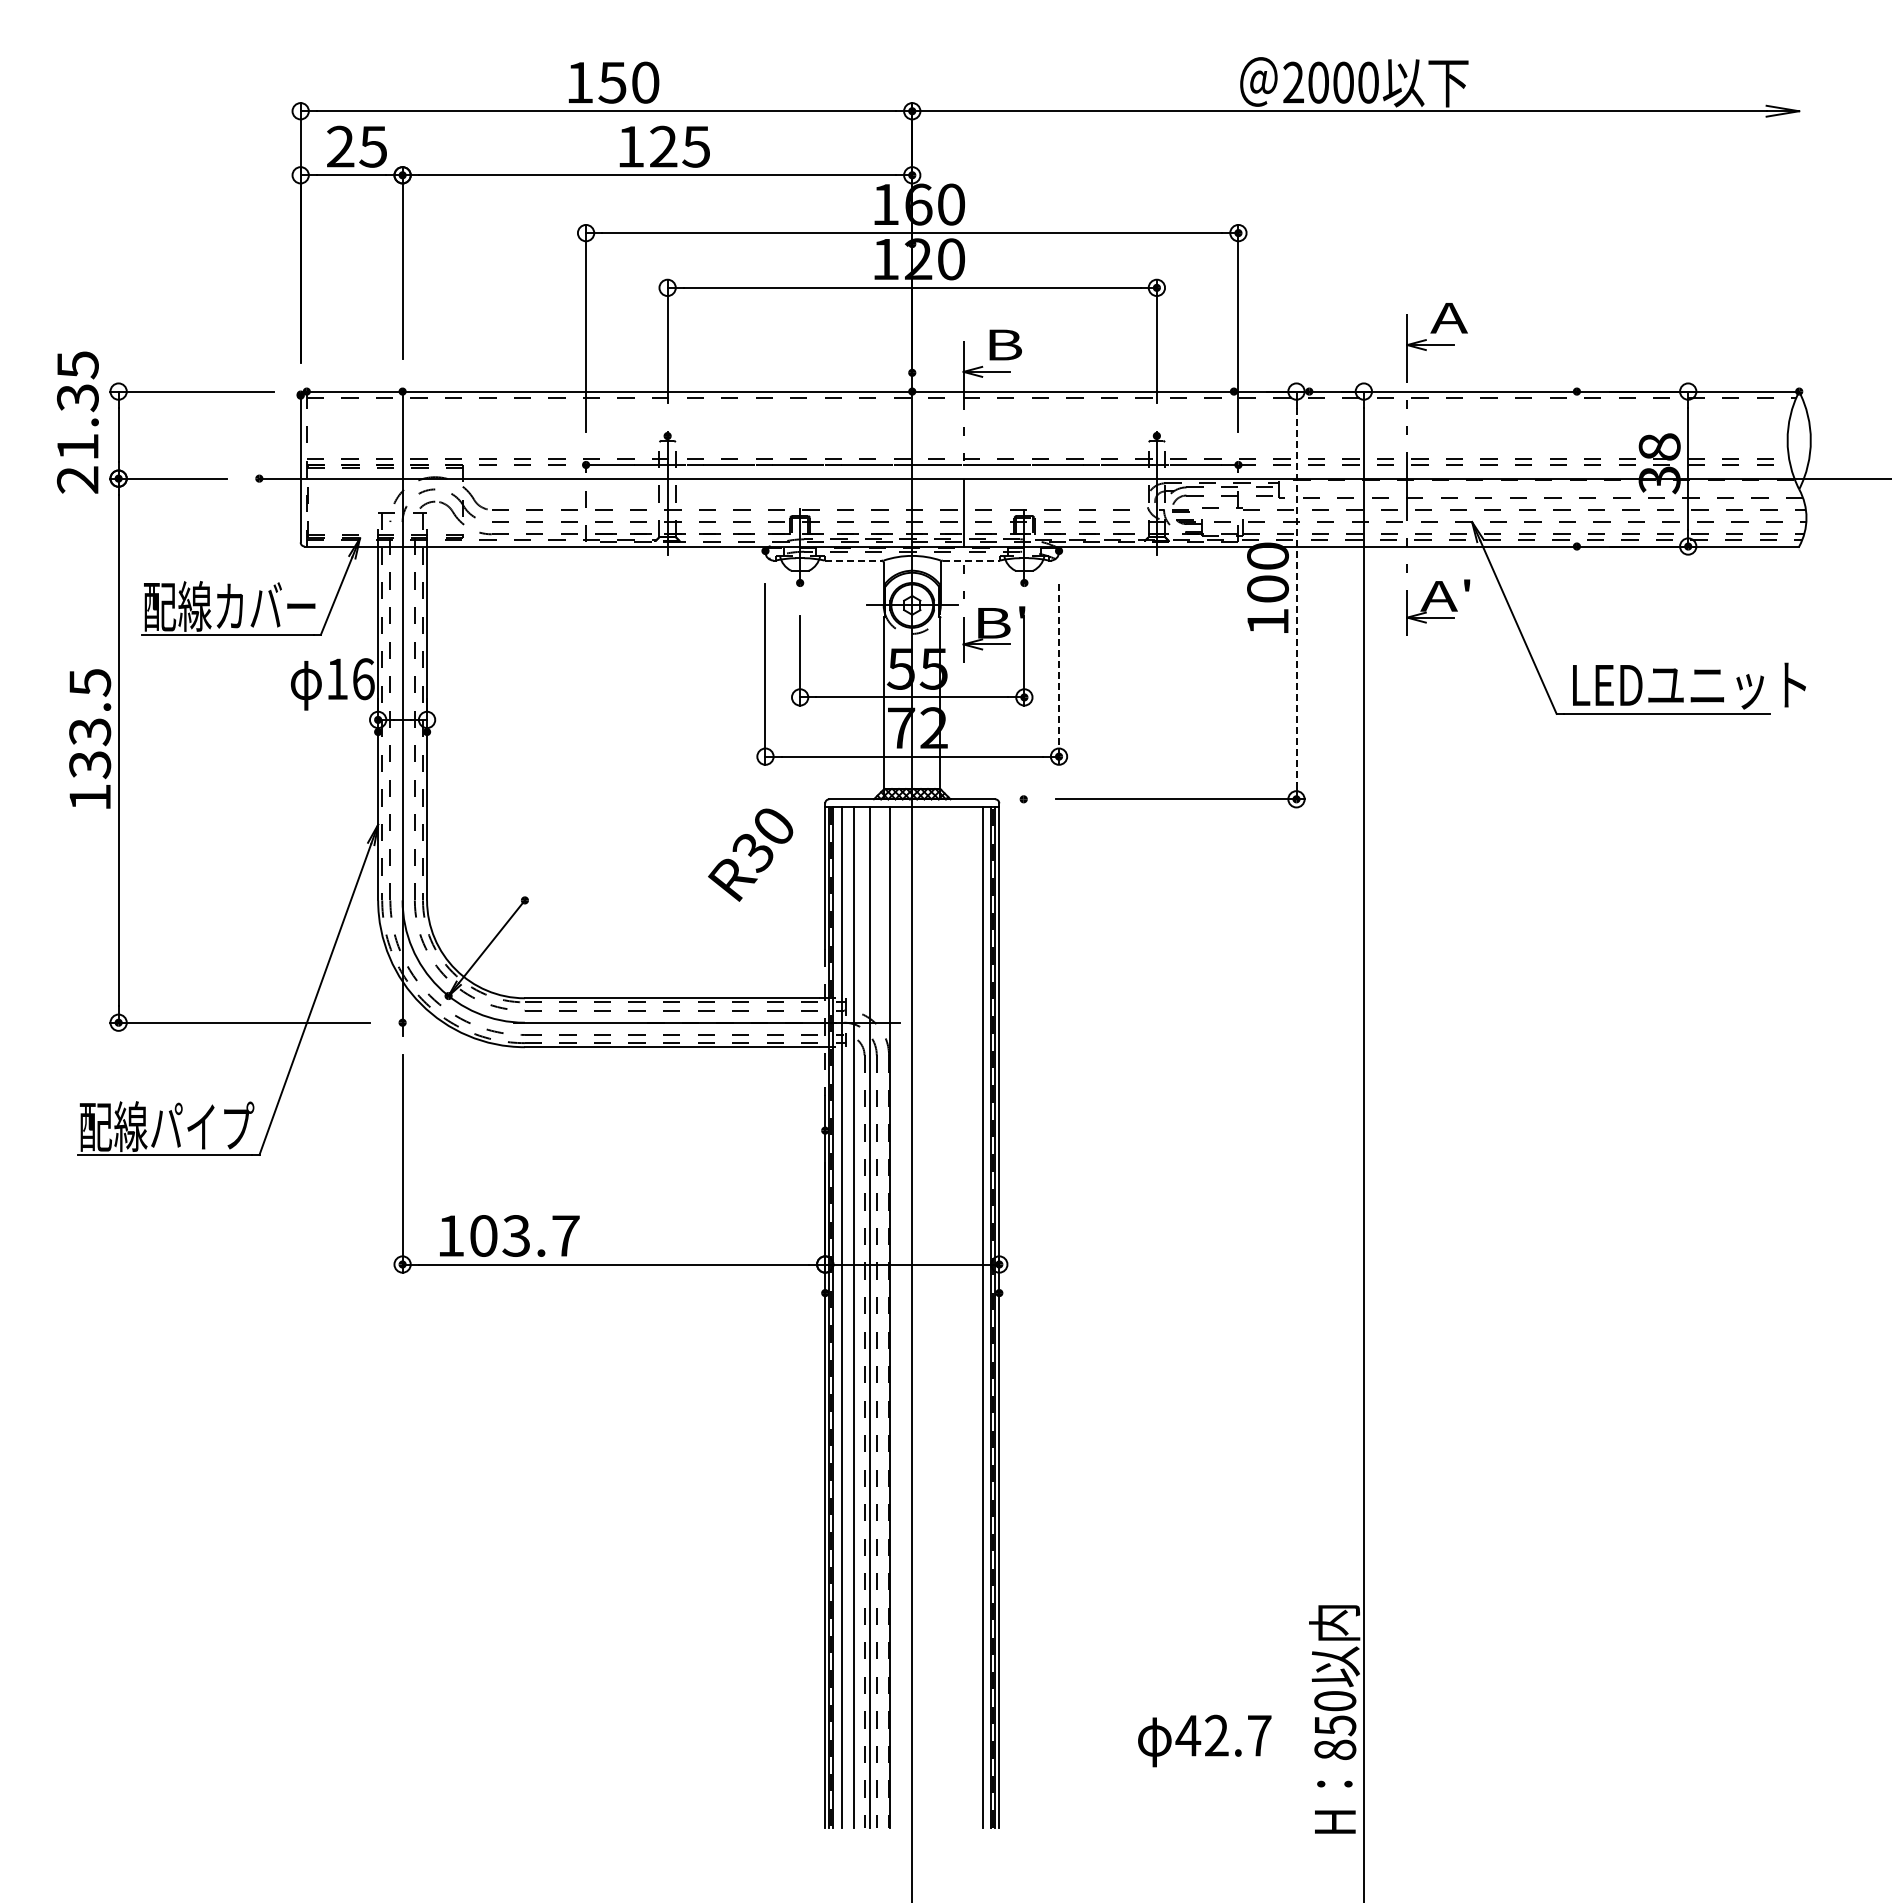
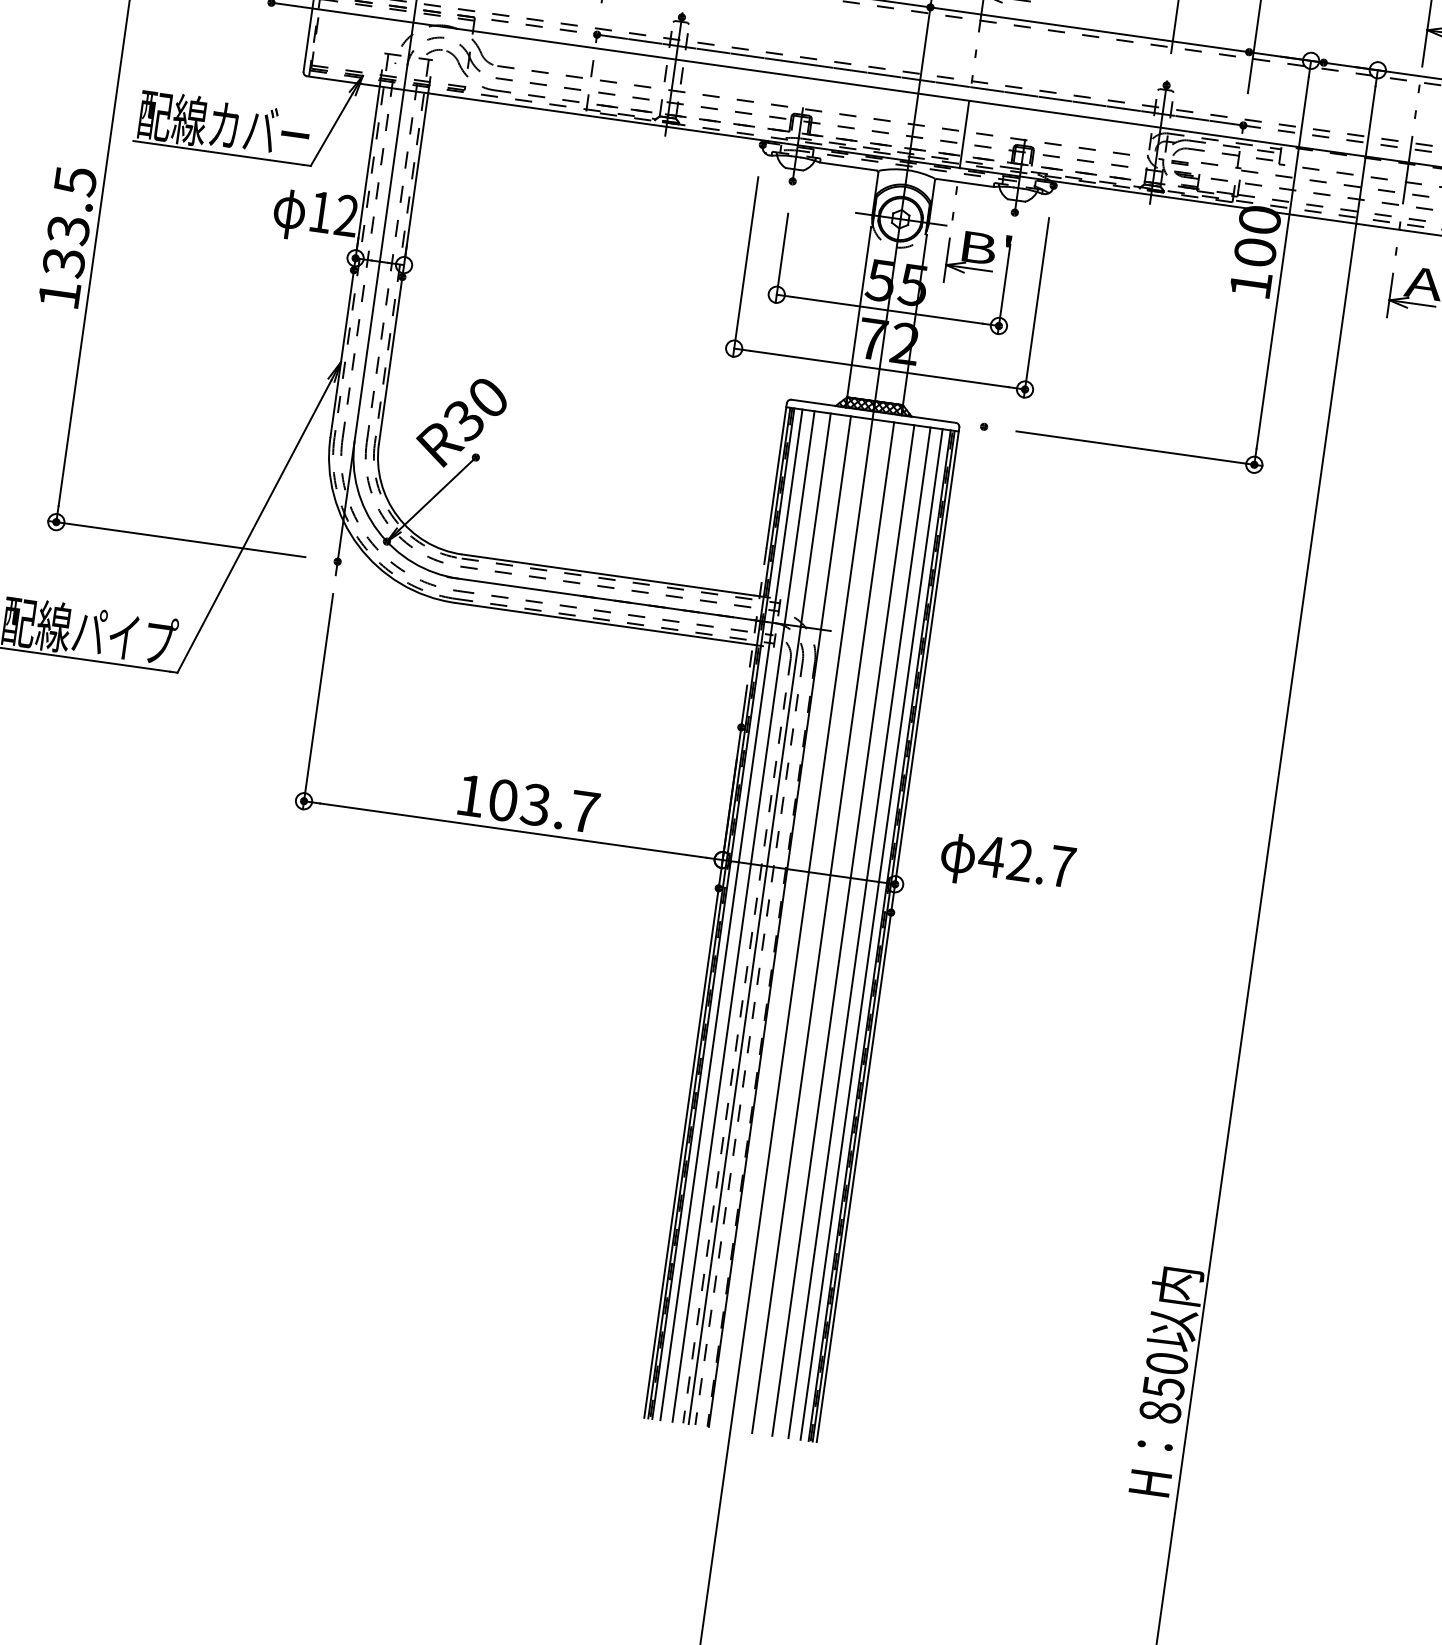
line: (853, 560) -> (848, 166), dashed -> solid
line: (971, 560) -> (965, 182), dashed -> solid
line: (1296, 595) -> (1282, 262), dashed -> solid
line: (1059, 674) -> (1036, 308), dashed -> solid
text: (363, 679) -> (346, 216), 16 -> 12
text: (750, 854) -> (461, 422), moved
text: (509, 1235) -> (528, 803), moved
line: (934, 1317) -> (823, 927), added
line: (954, 1317) -> (843, 930), added
line: (970, 1317) -> (859, 932), added
text: (1204, 1740) -> (1007, 863), moved

